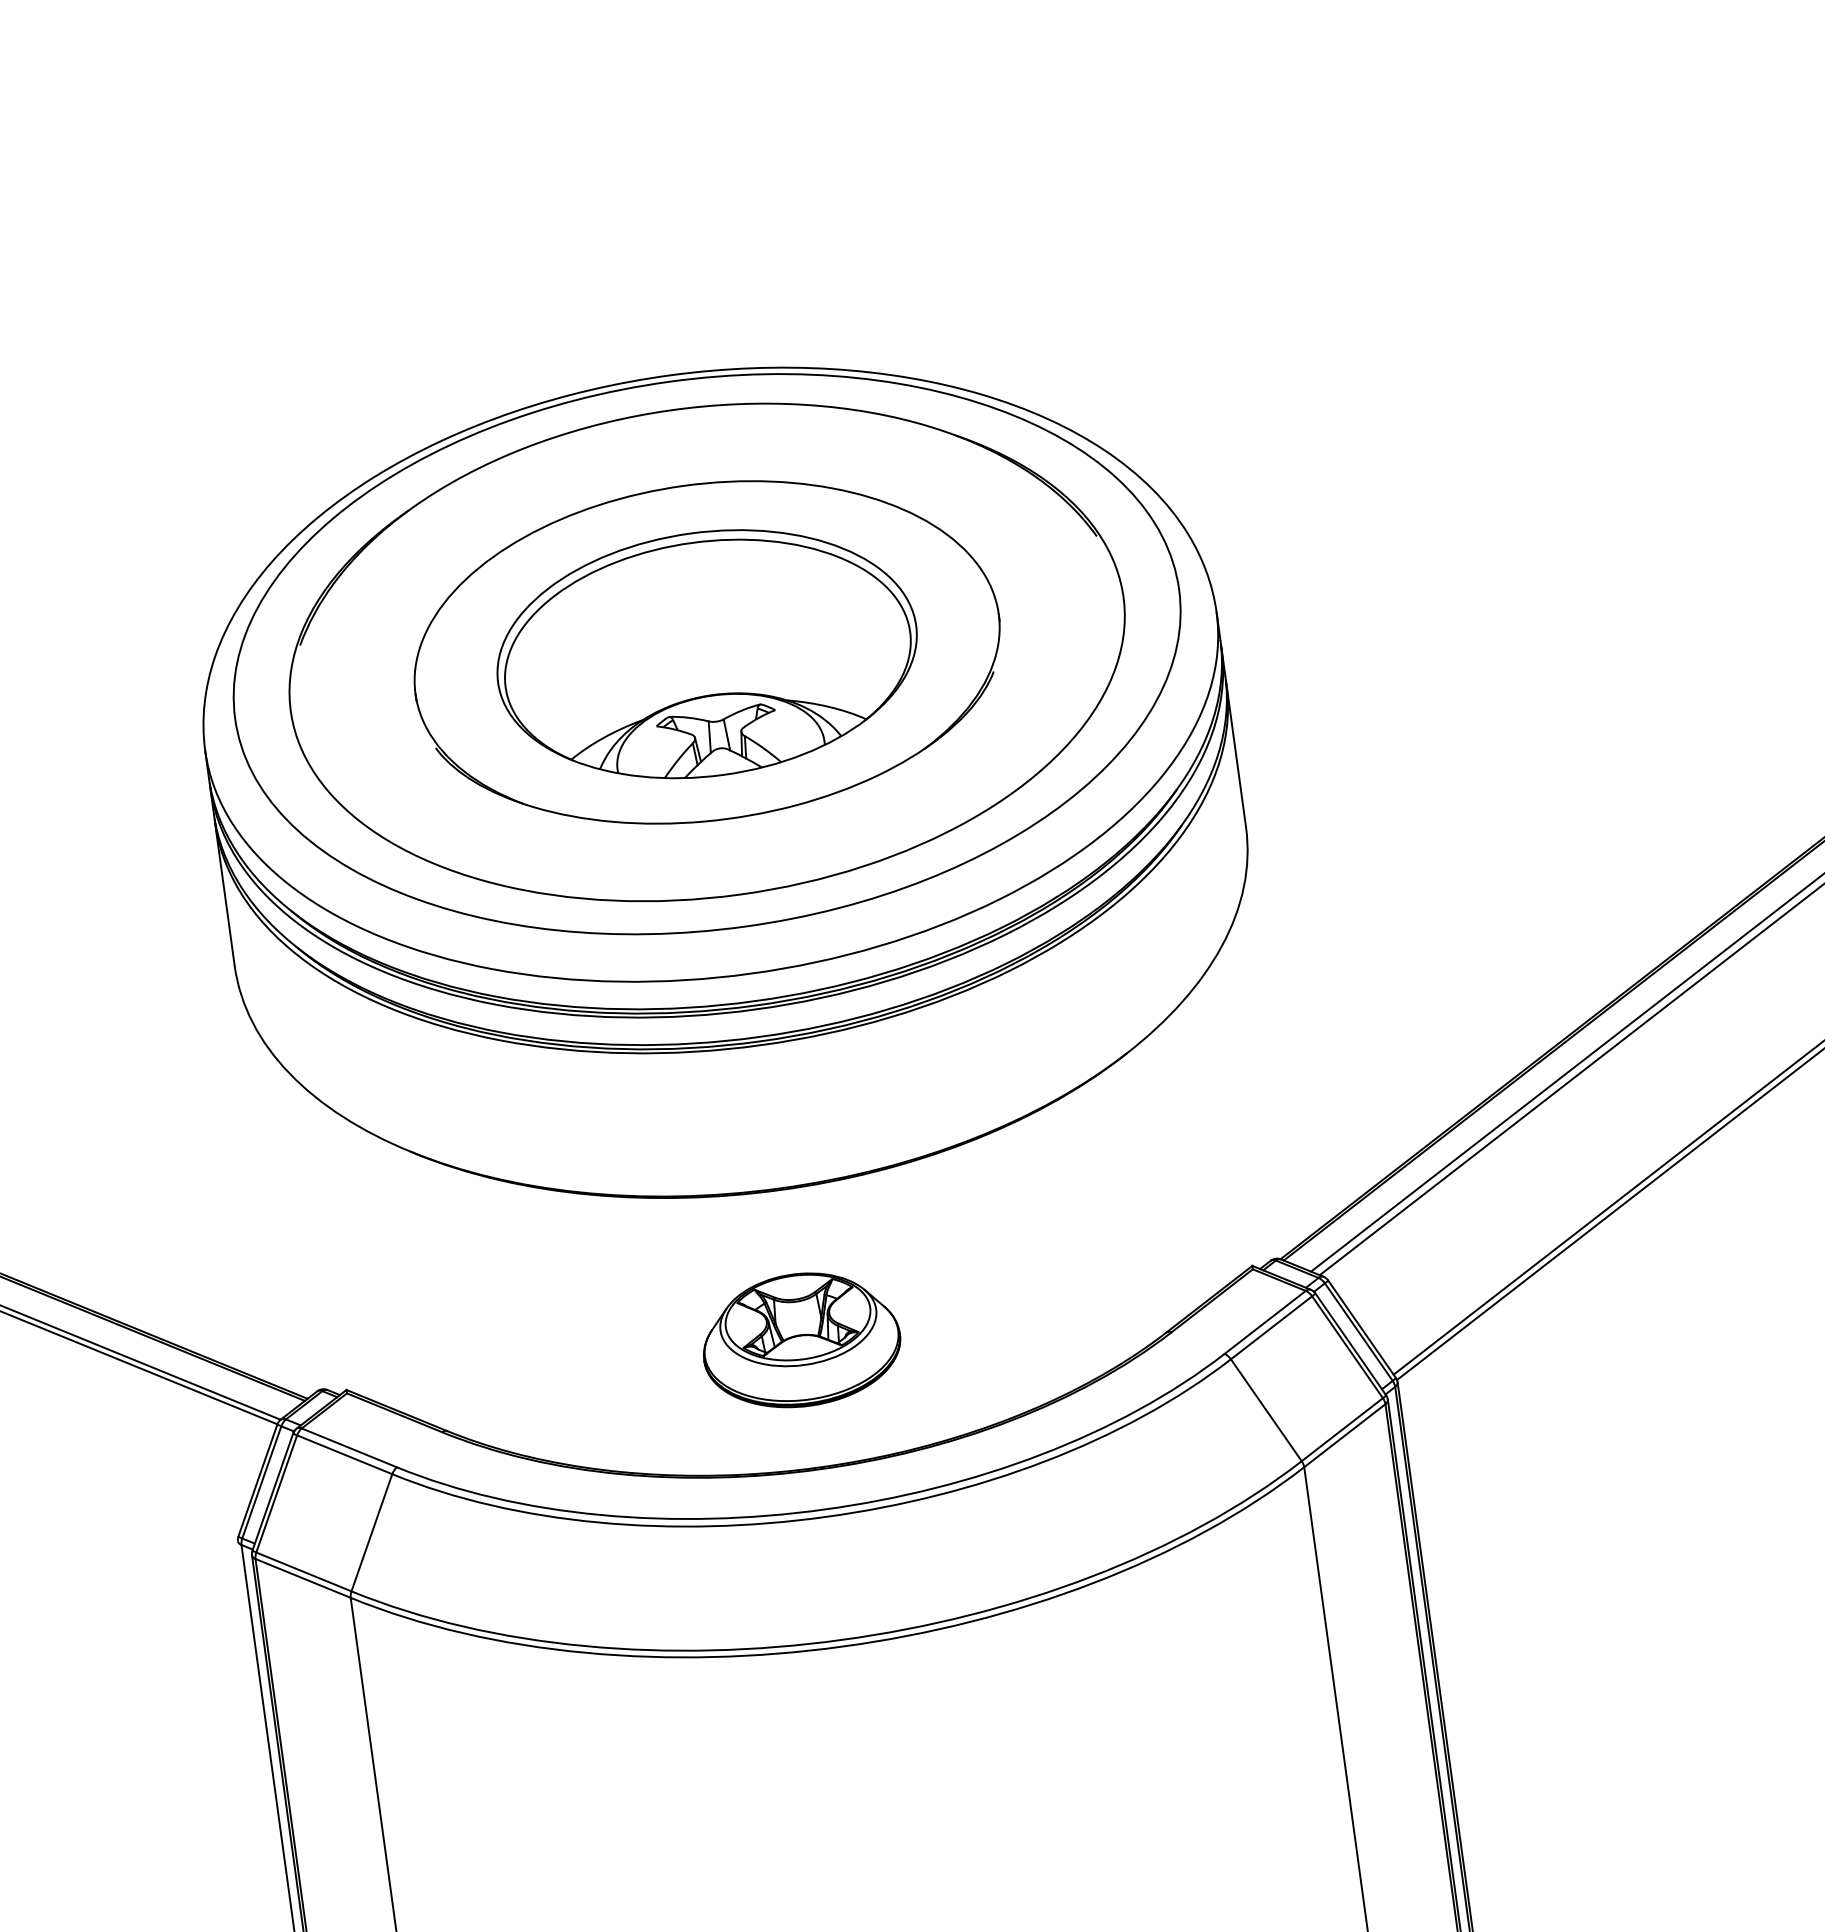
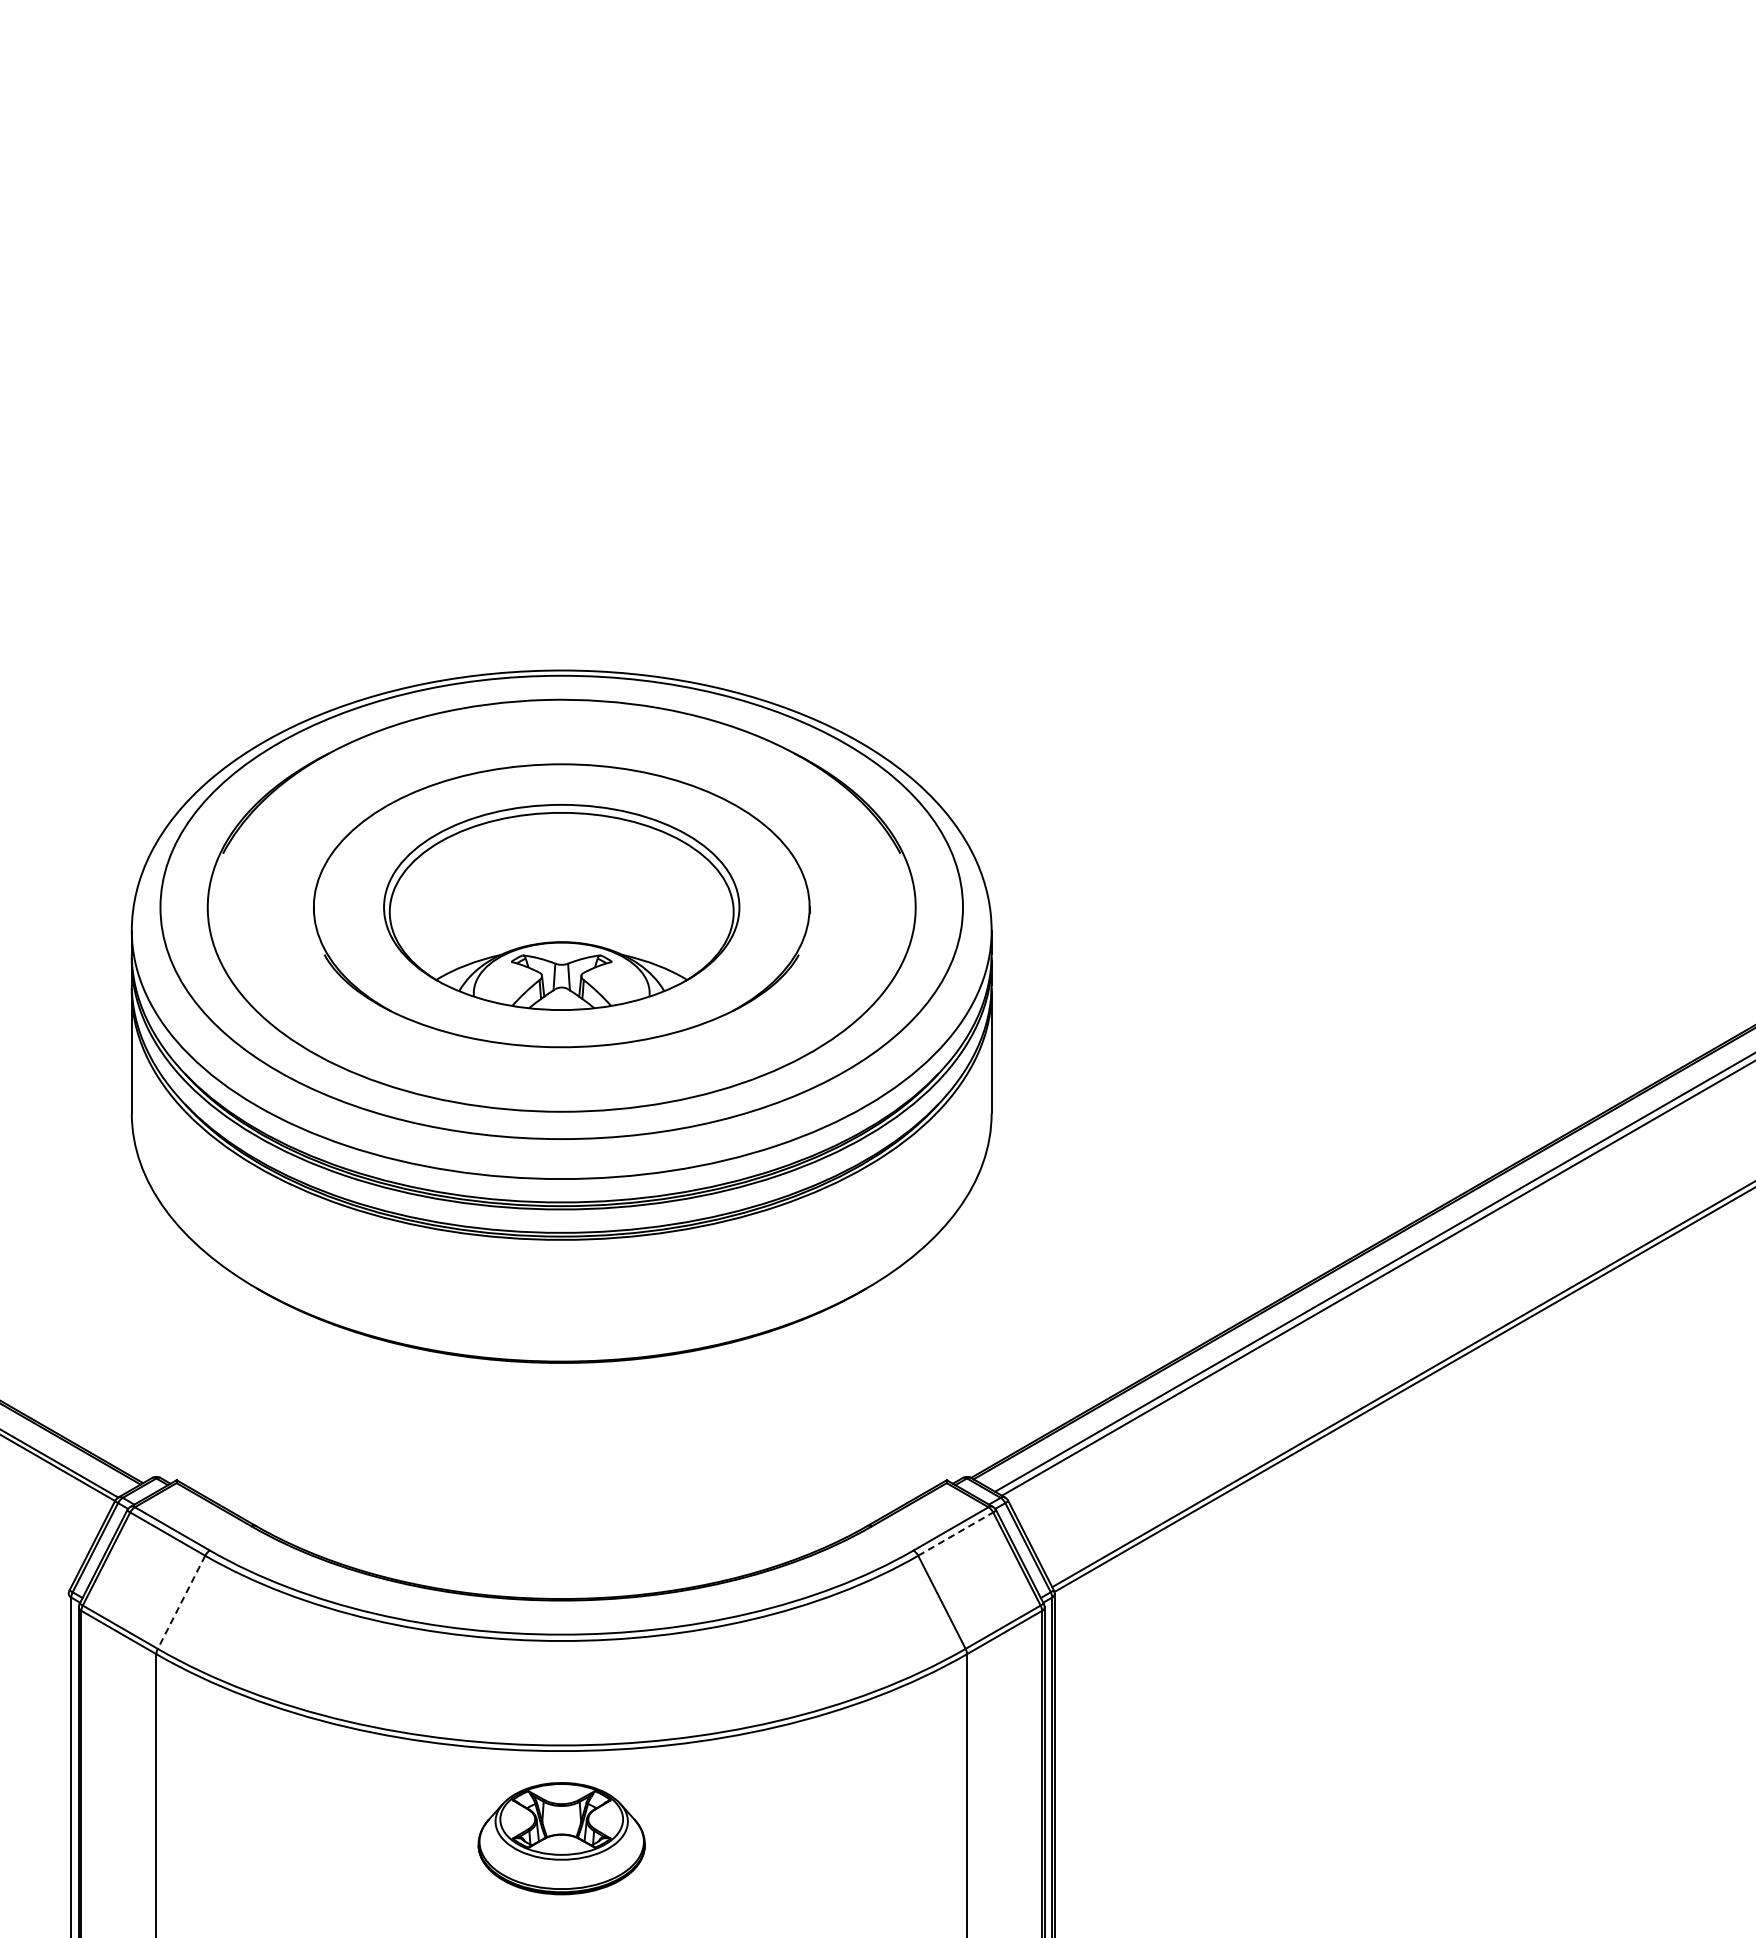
line: (1272, 1326) -> (956, 1533), solid -> dashed
part: (800, 1340) -> (561, 1838), moved
line: (371, 1533) -> (181, 1602), solid -> dashed

